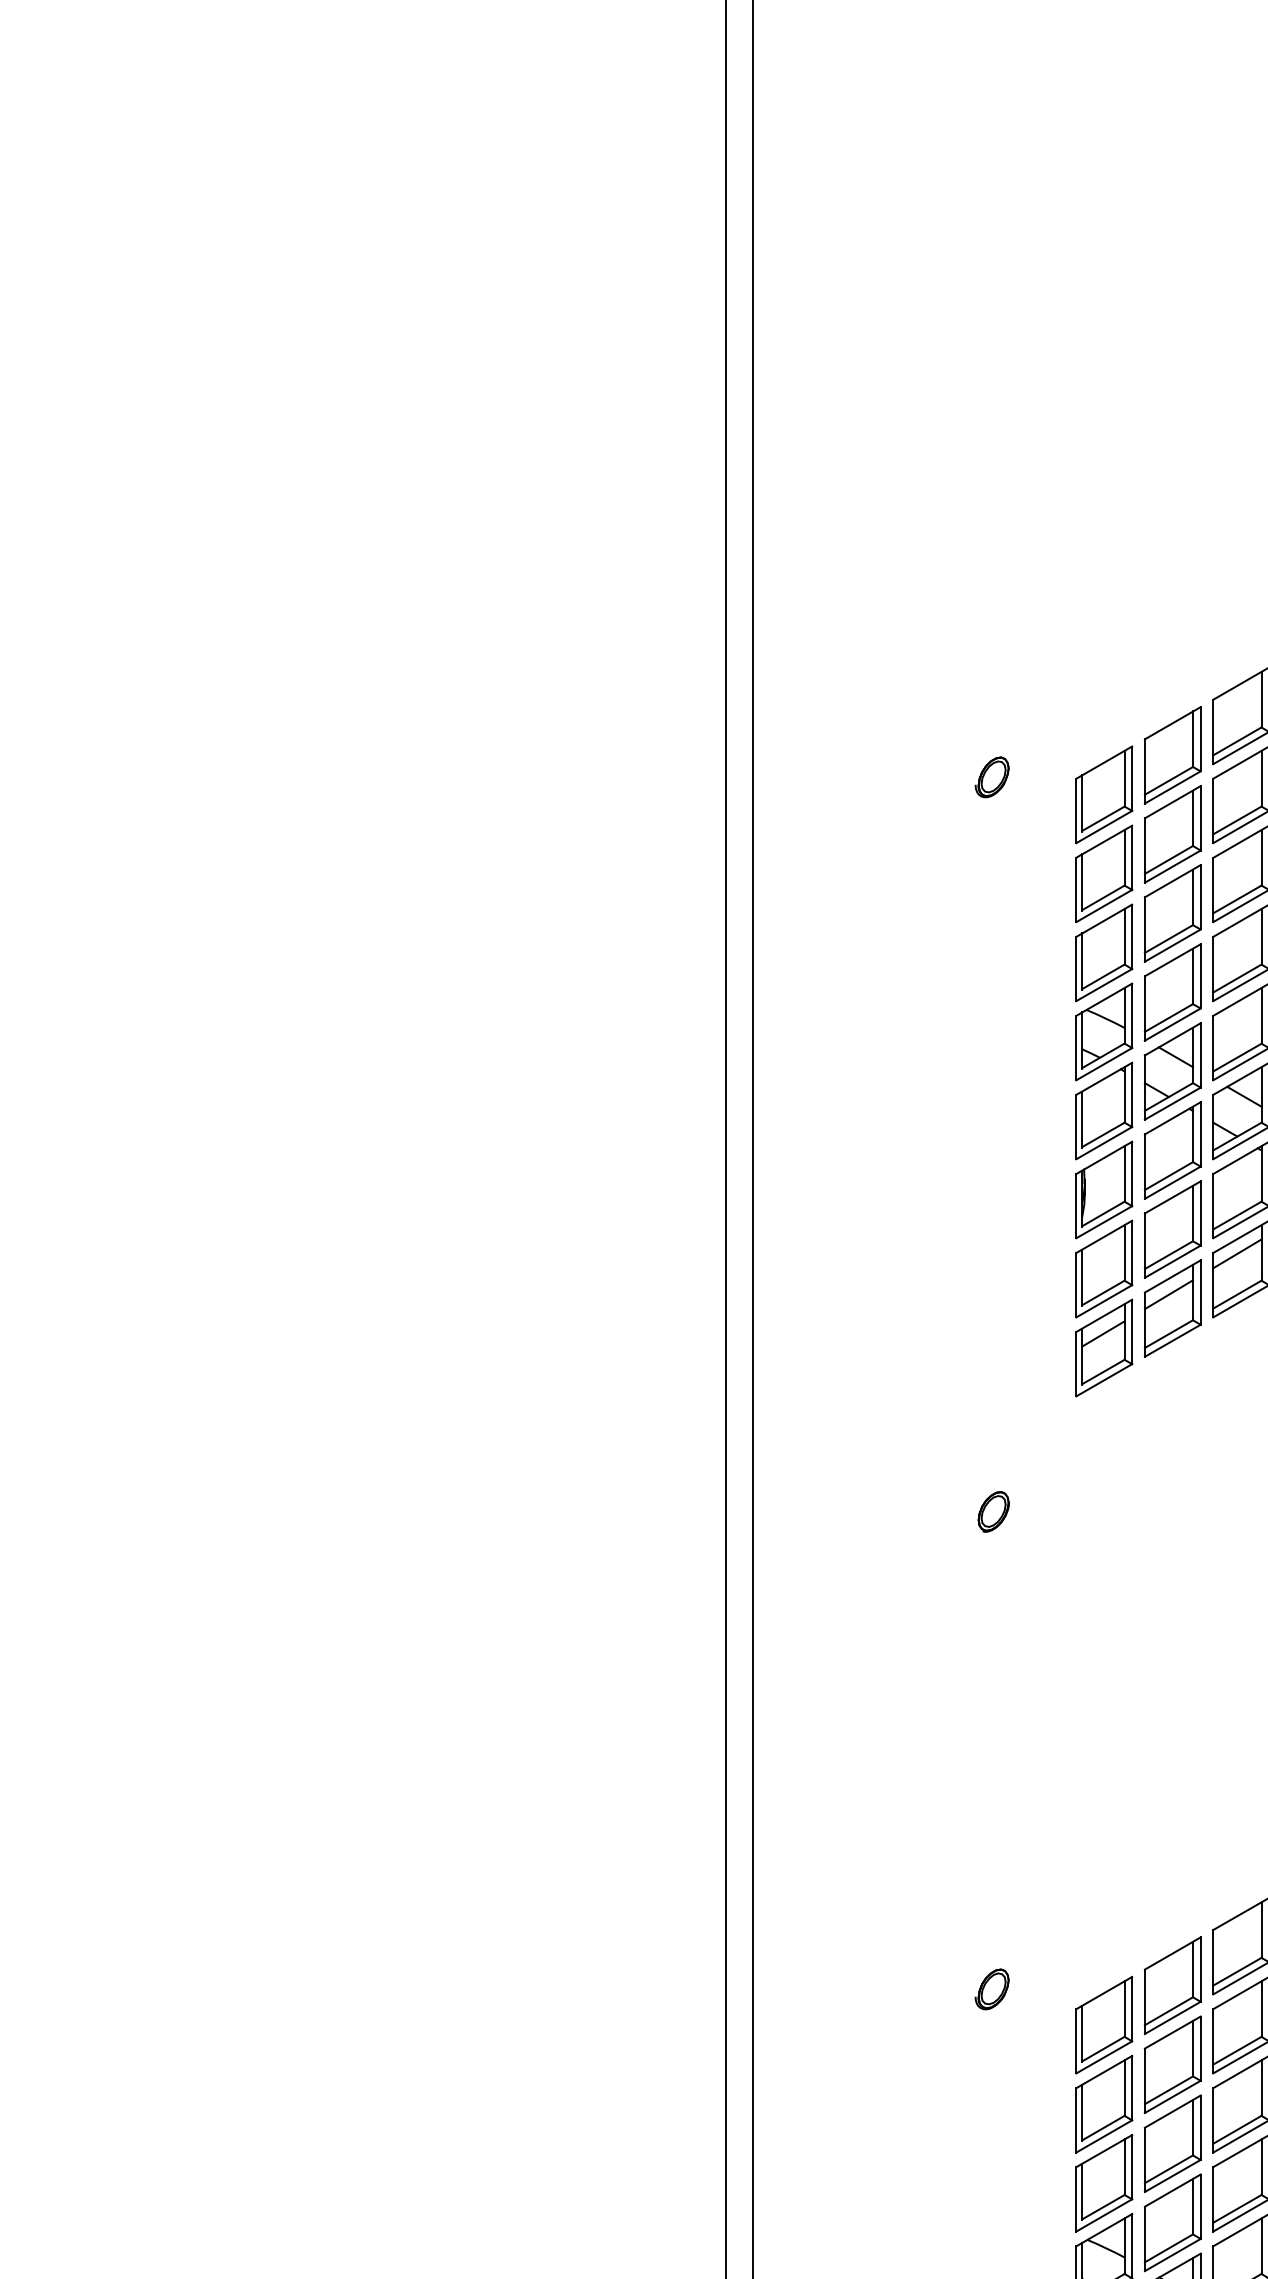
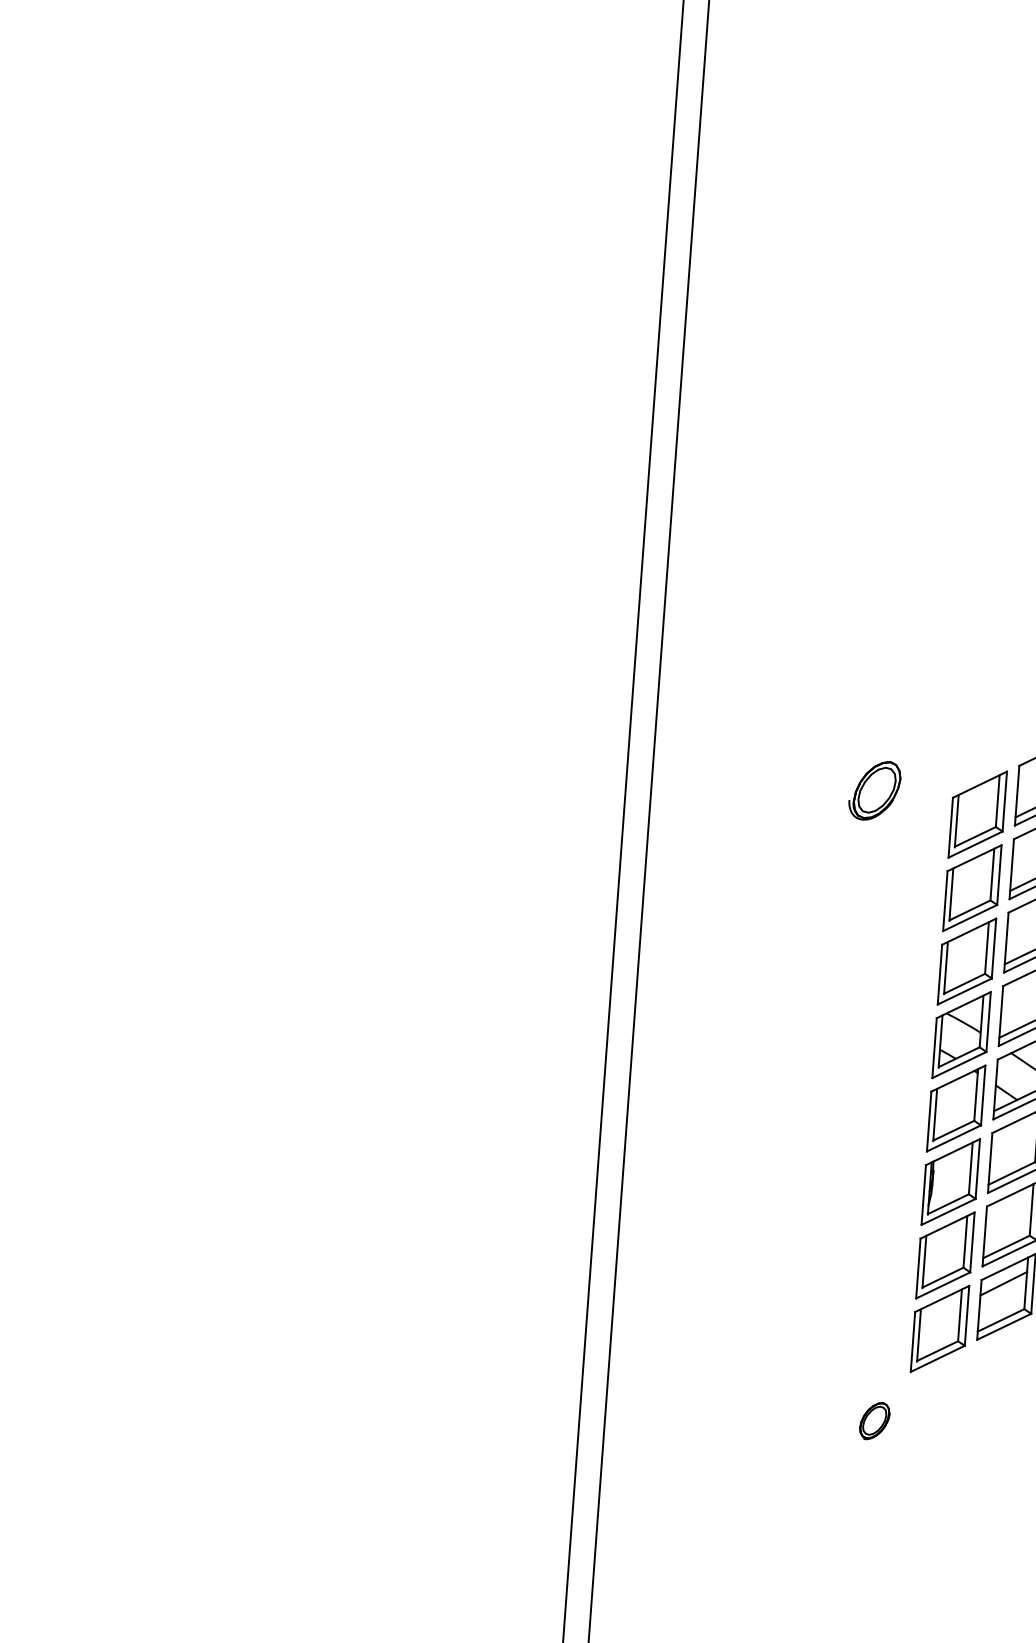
part: (991, 777) -> (874, 790), size x1.6
line: (1103, 1333) -> (940, 1315), removed
part: (993, 1511) -> (874, 1420), moved

